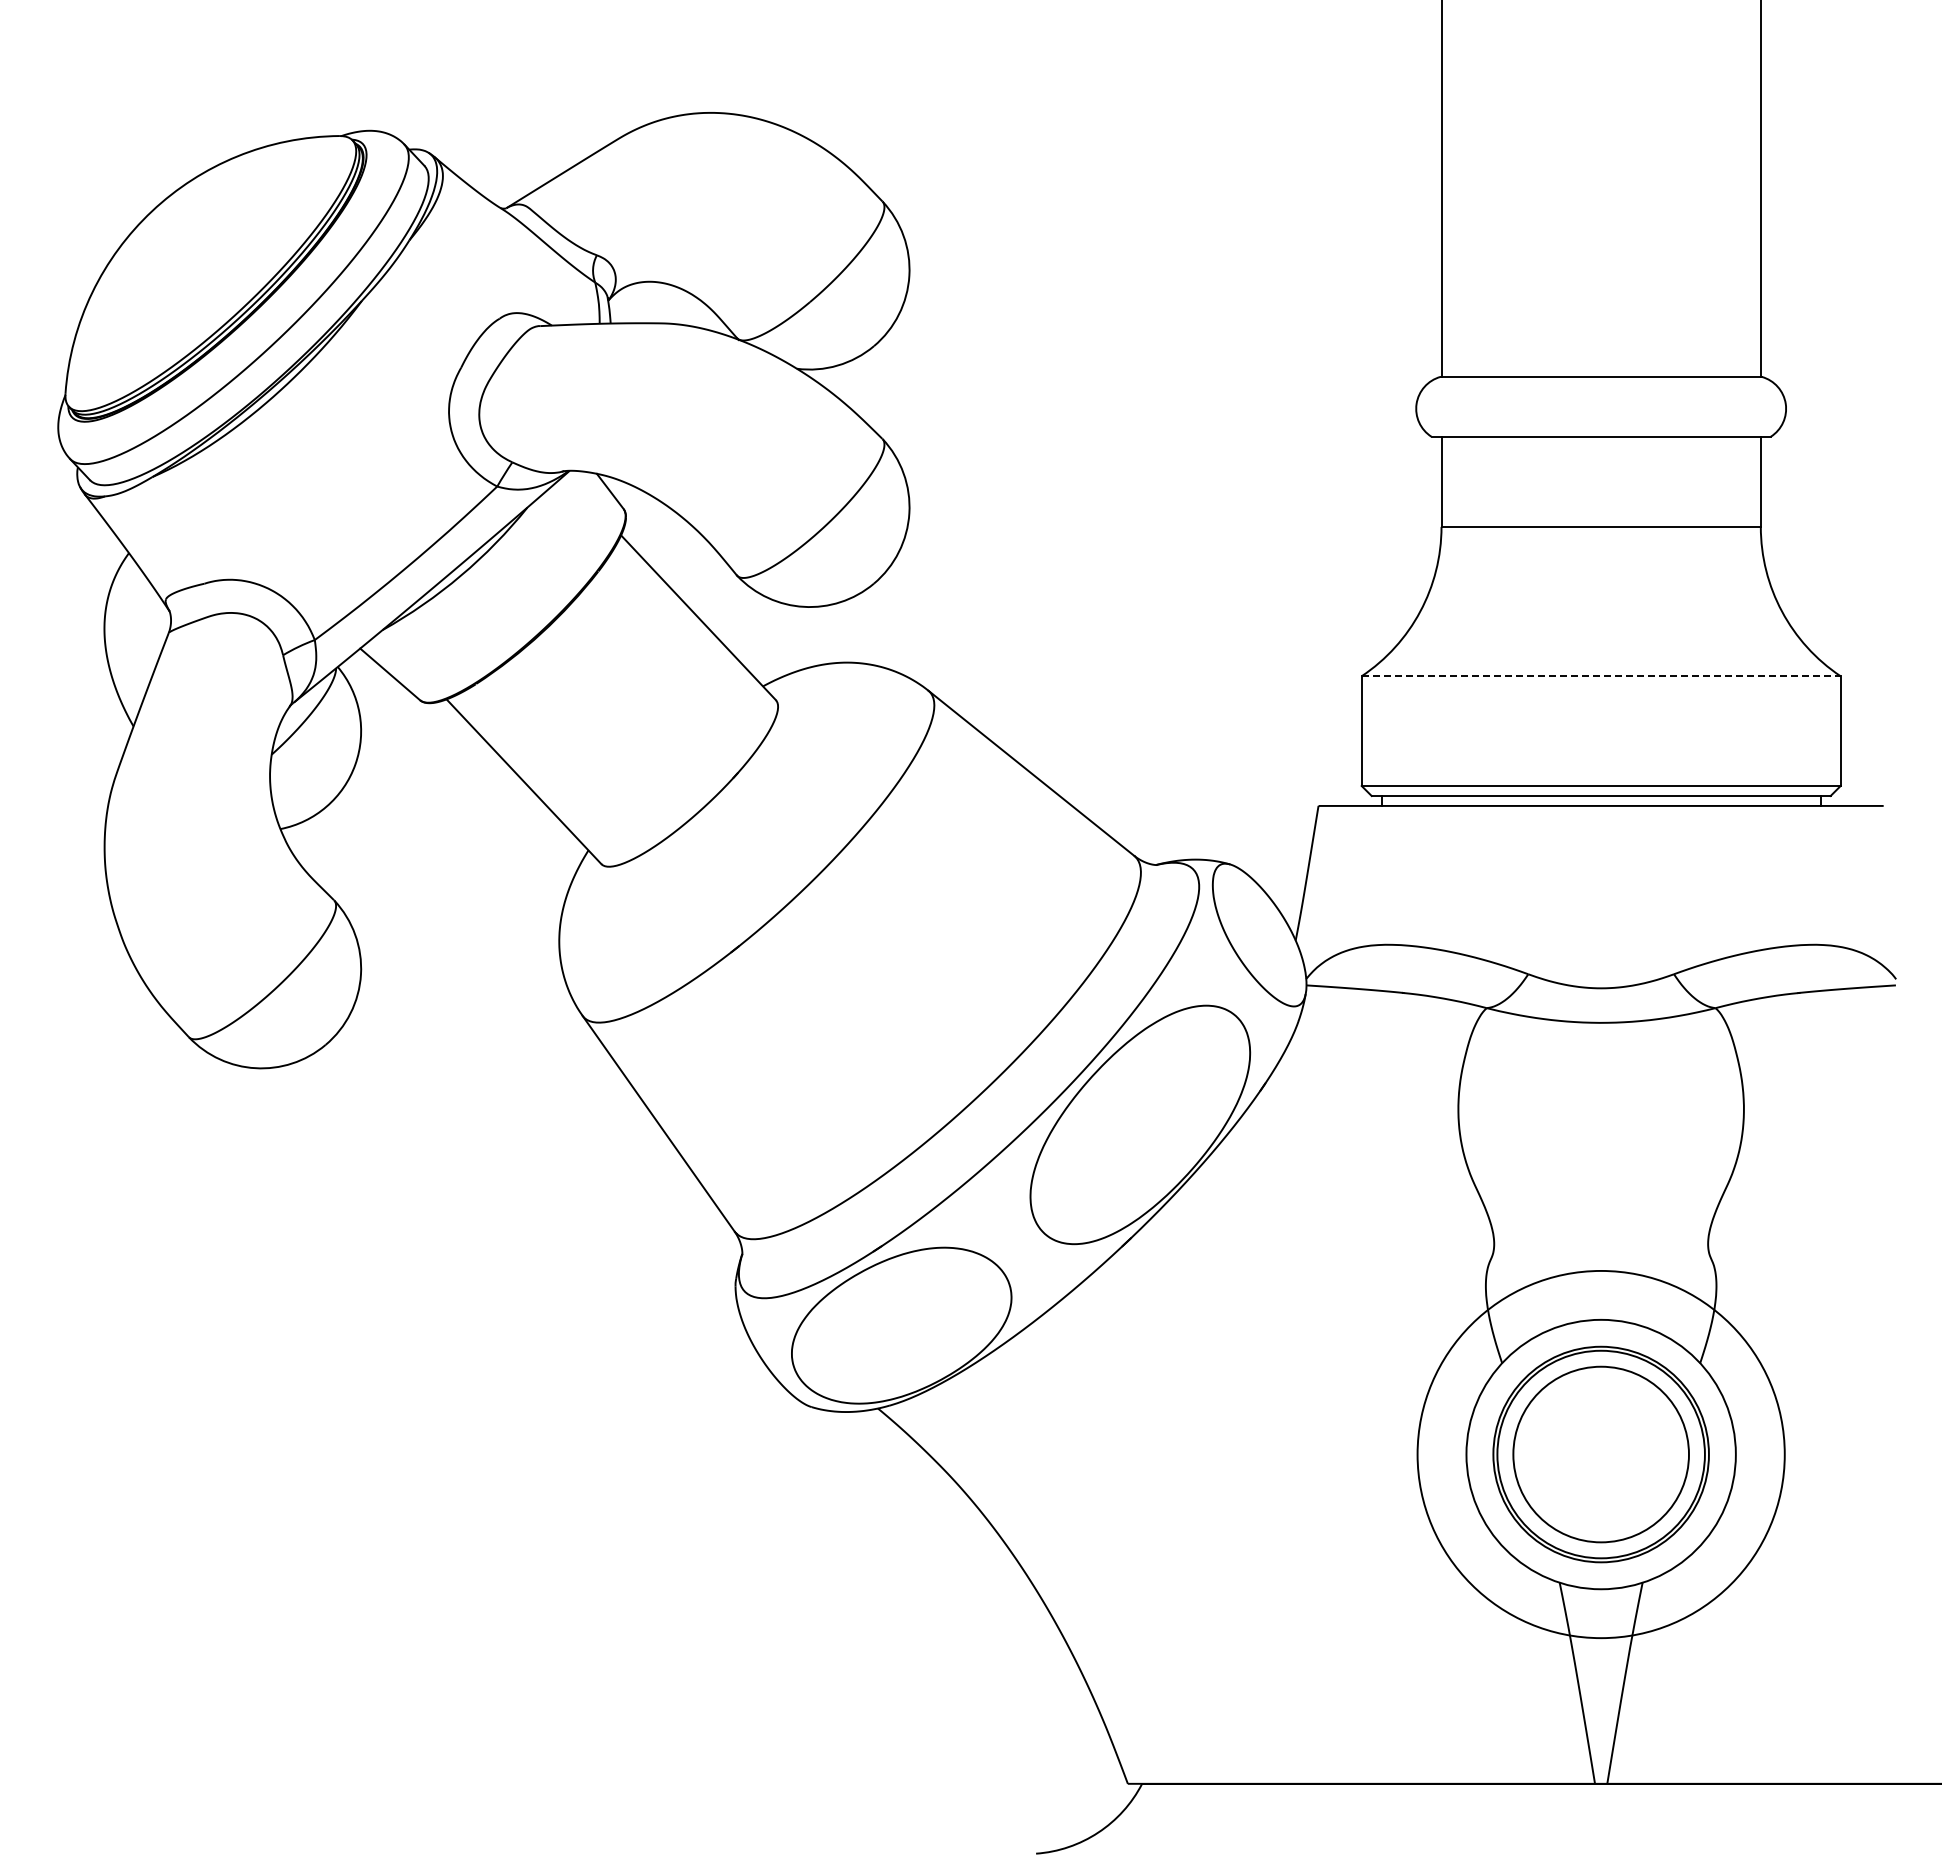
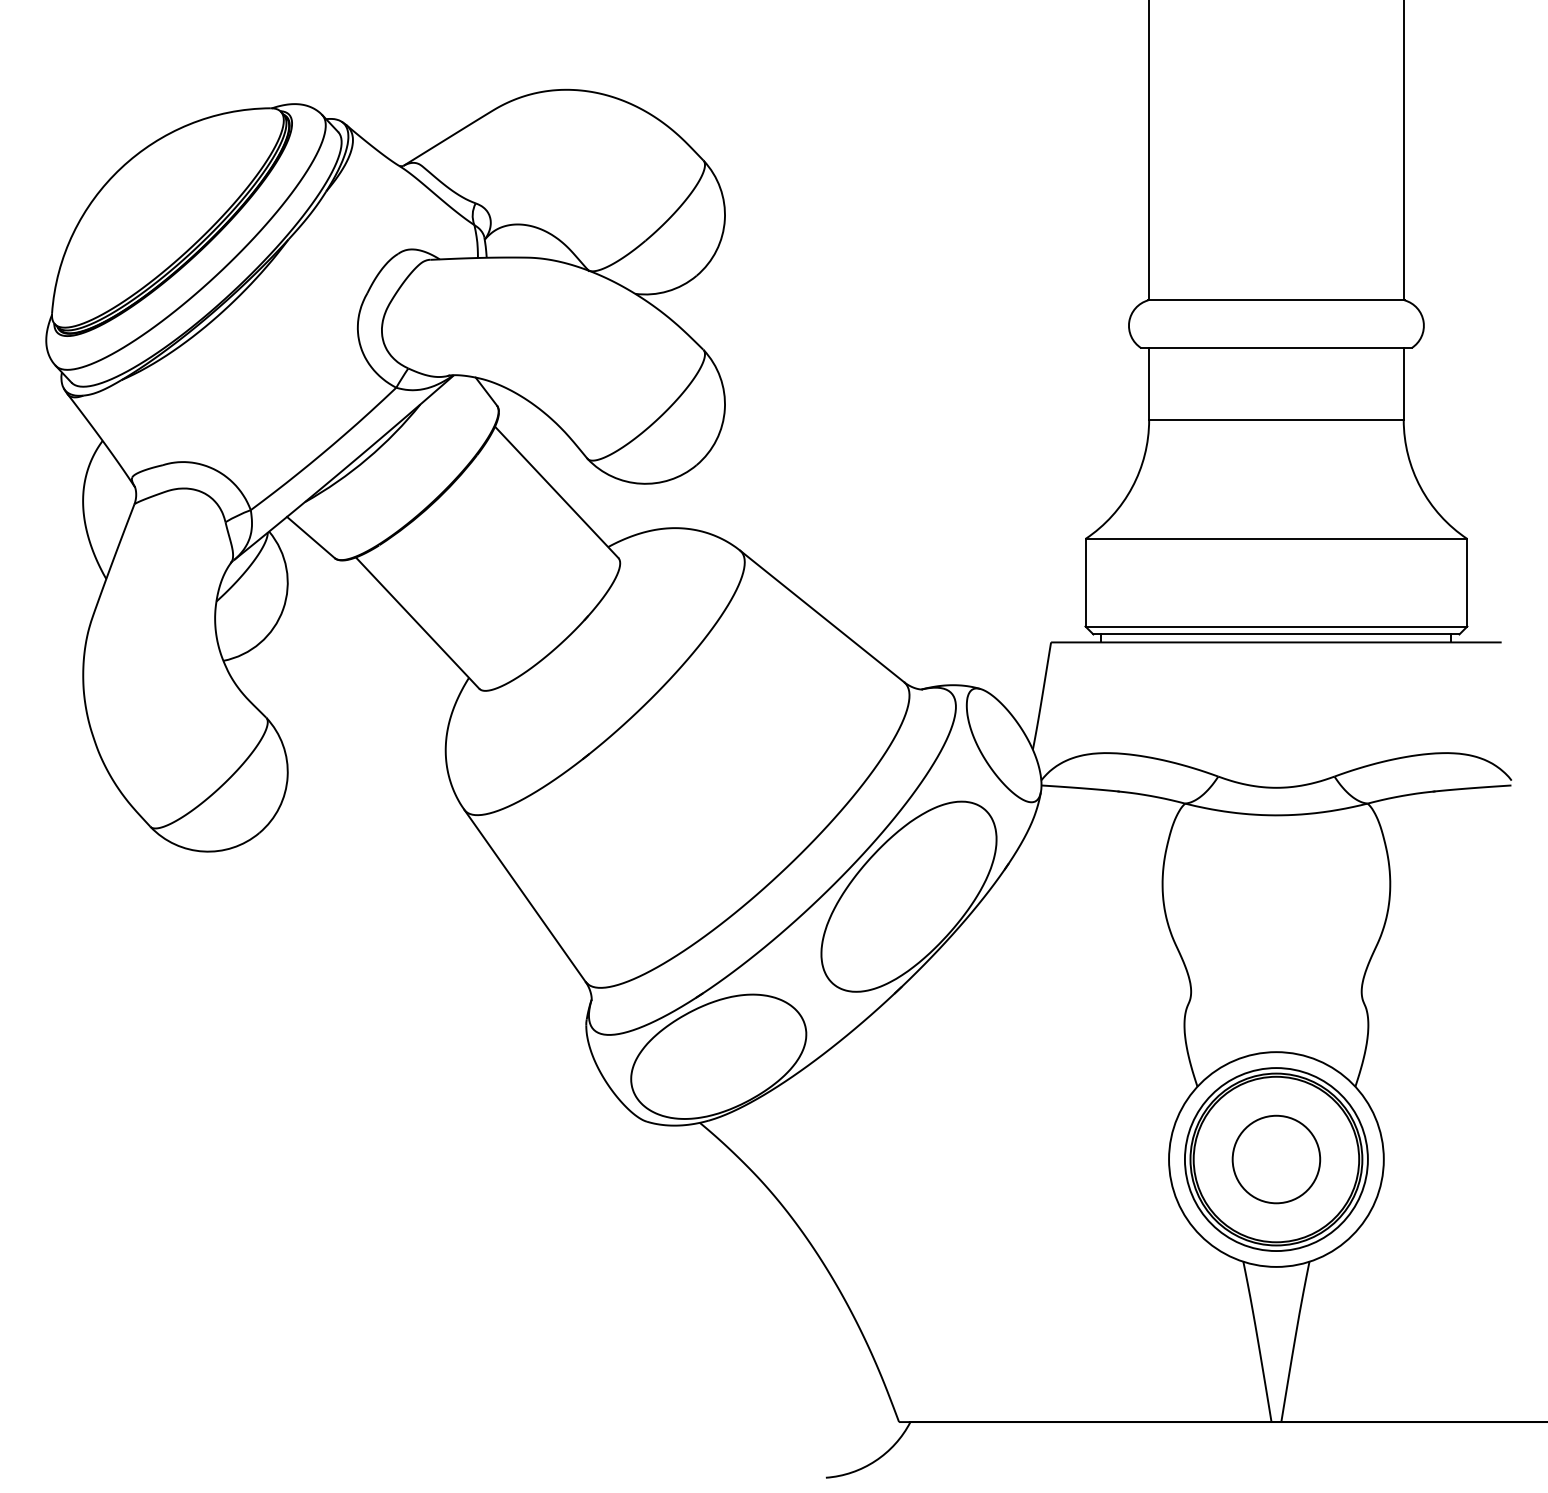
line: (1601, 676) -> (1276, 539), dashed -> solid
circle: (1600, 1454) -> (1275, 1159), size x0.62
circle: (1601, 1454) -> (1276, 1159), size x0.62

